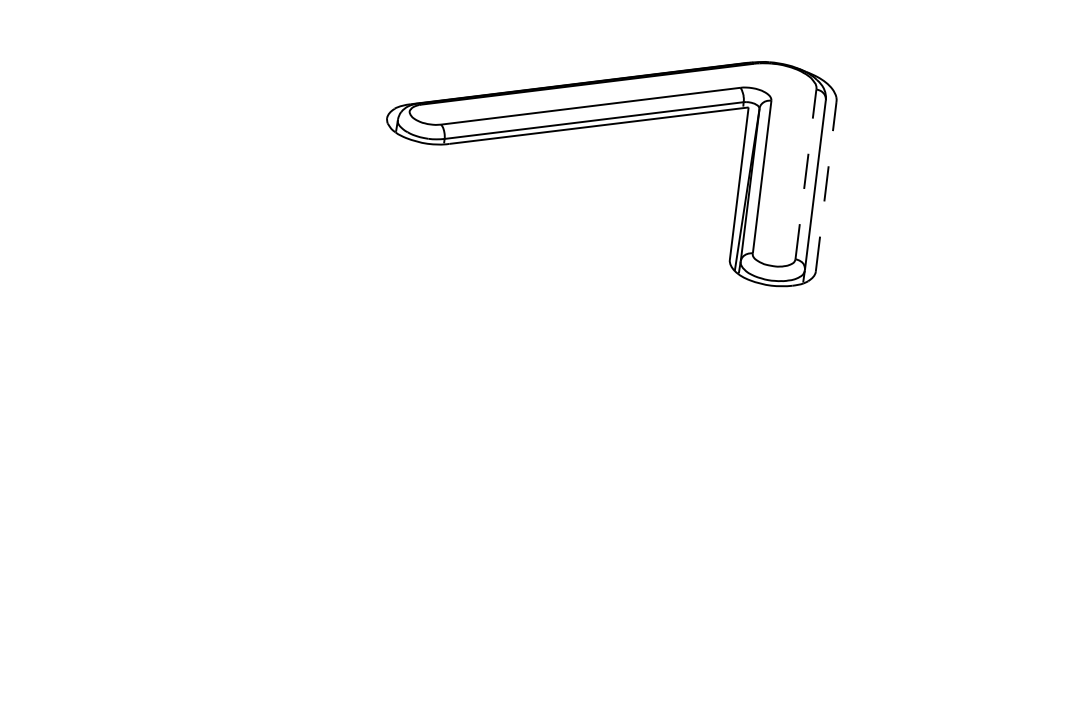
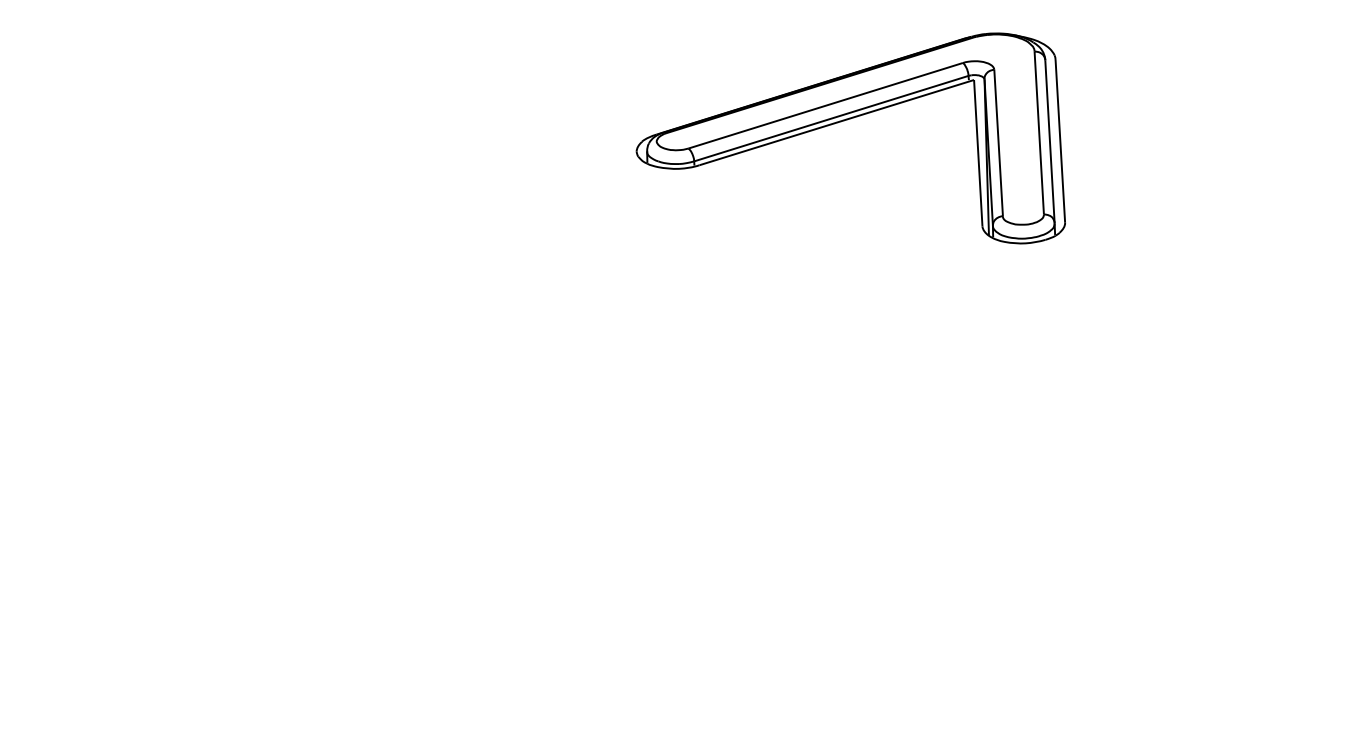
line: (806, 174) -> (1039, 133), dashed -> solid
line: (826, 187) -> (1060, 141), dashed -> solid

